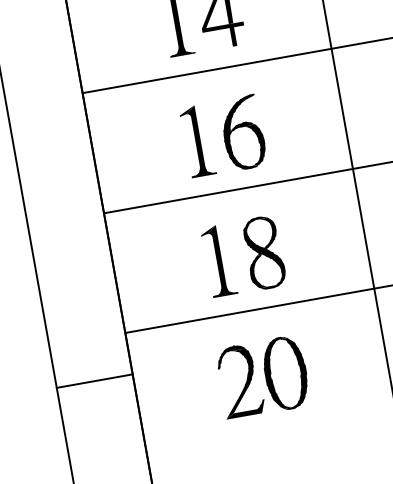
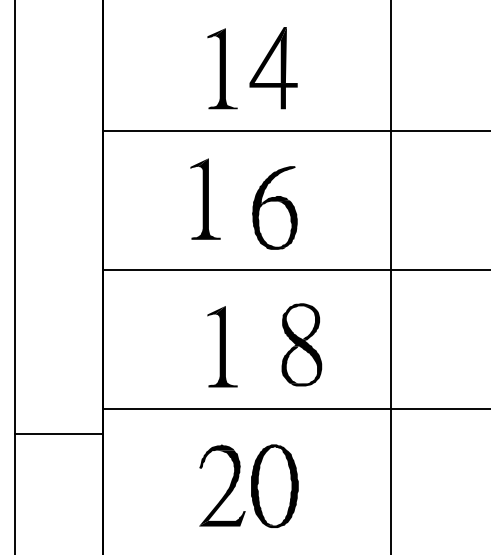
part: (197, 140) -> (205, 198), moved
part: (263, 252) -> (301, 344), moved
line: (94, 380) -> (58, 433), moved

